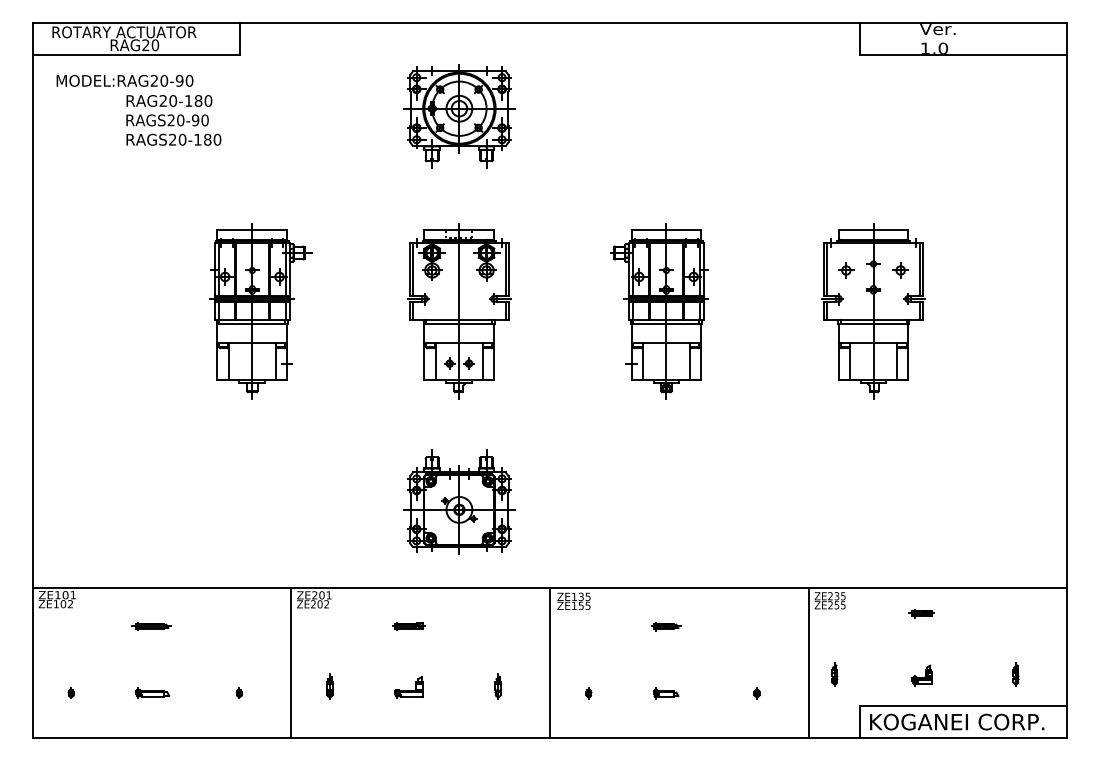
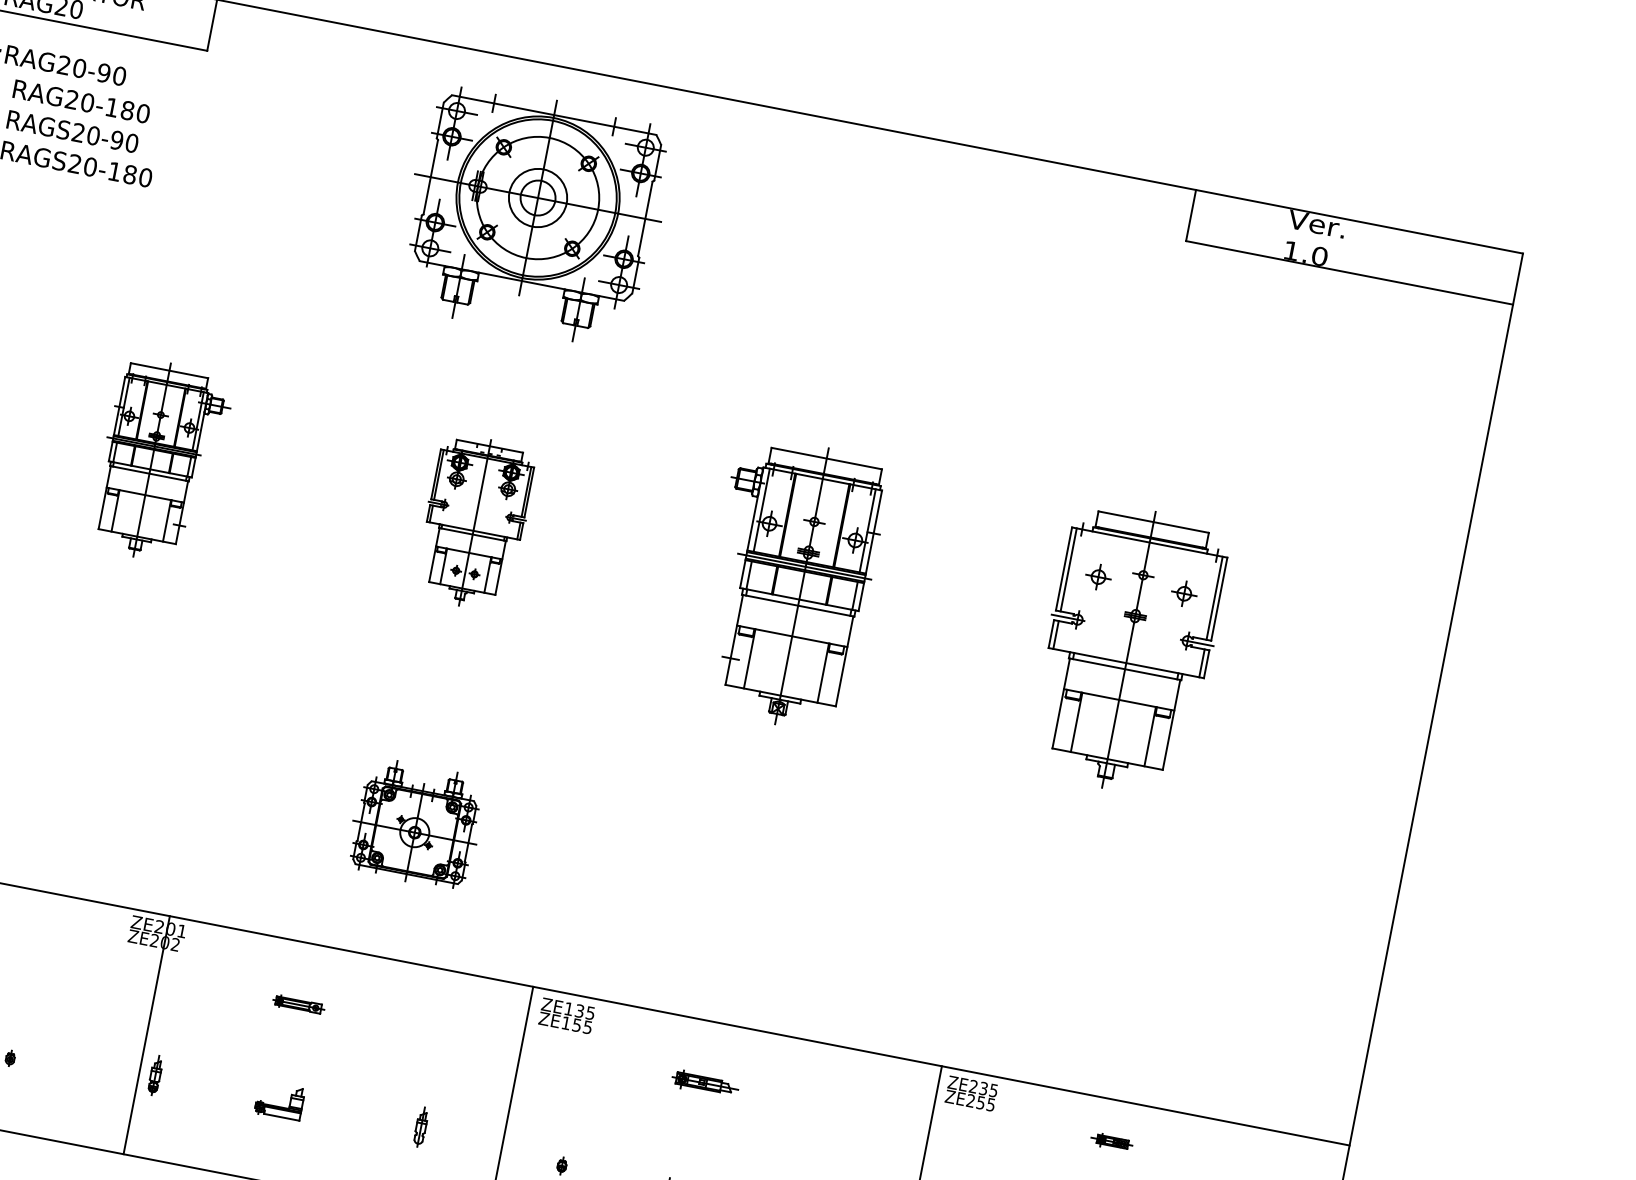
part: (459, 116) -> (534, 215), size x1.4
part: (260, 311) -> (160, 462), size x0.7
part: (459, 311) -> (475, 523), size x0.6
part: (459, 501) -> (416, 823), size x0.7
part: (666, 626) -> (705, 1084), size x1.4
line: (290, 662) -> (146, 1034), moved

